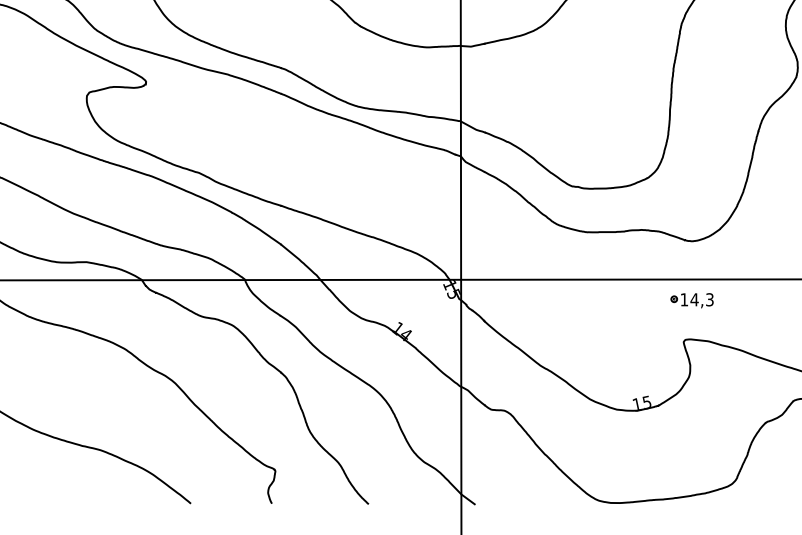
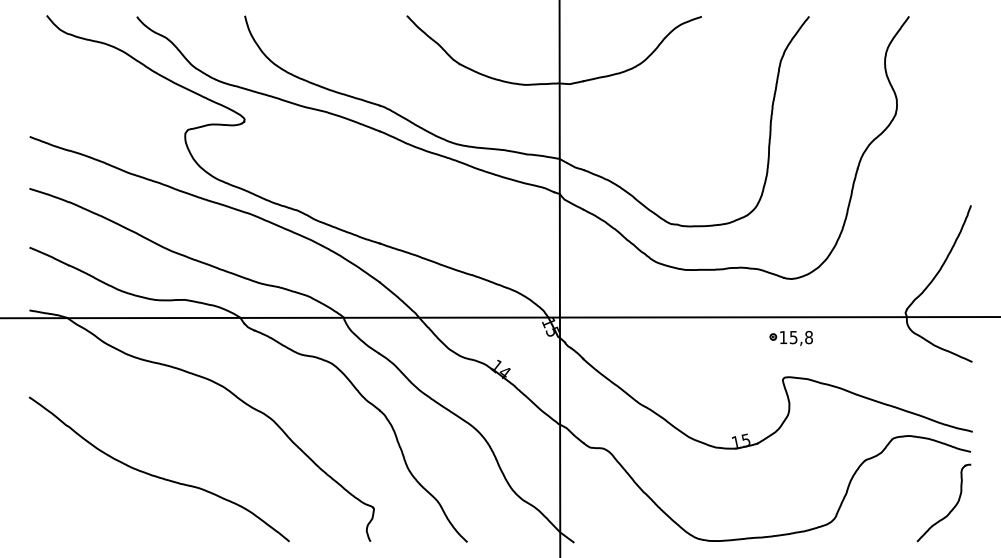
text: (701, 299) -> (800, 337), 14,3 -> 15,8

